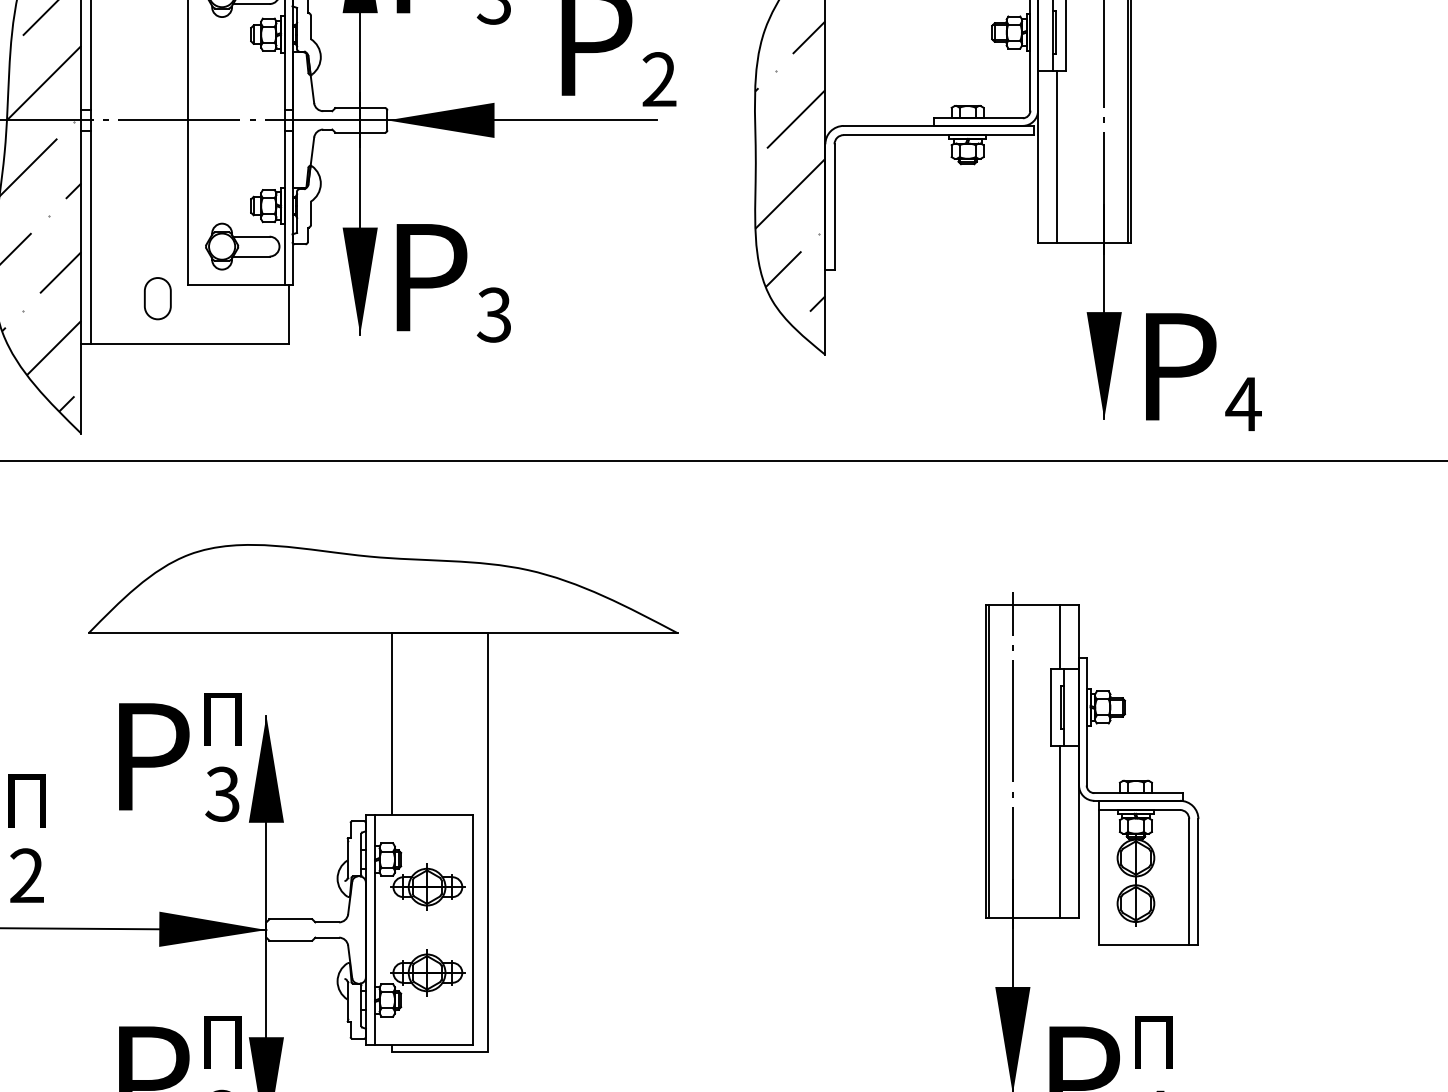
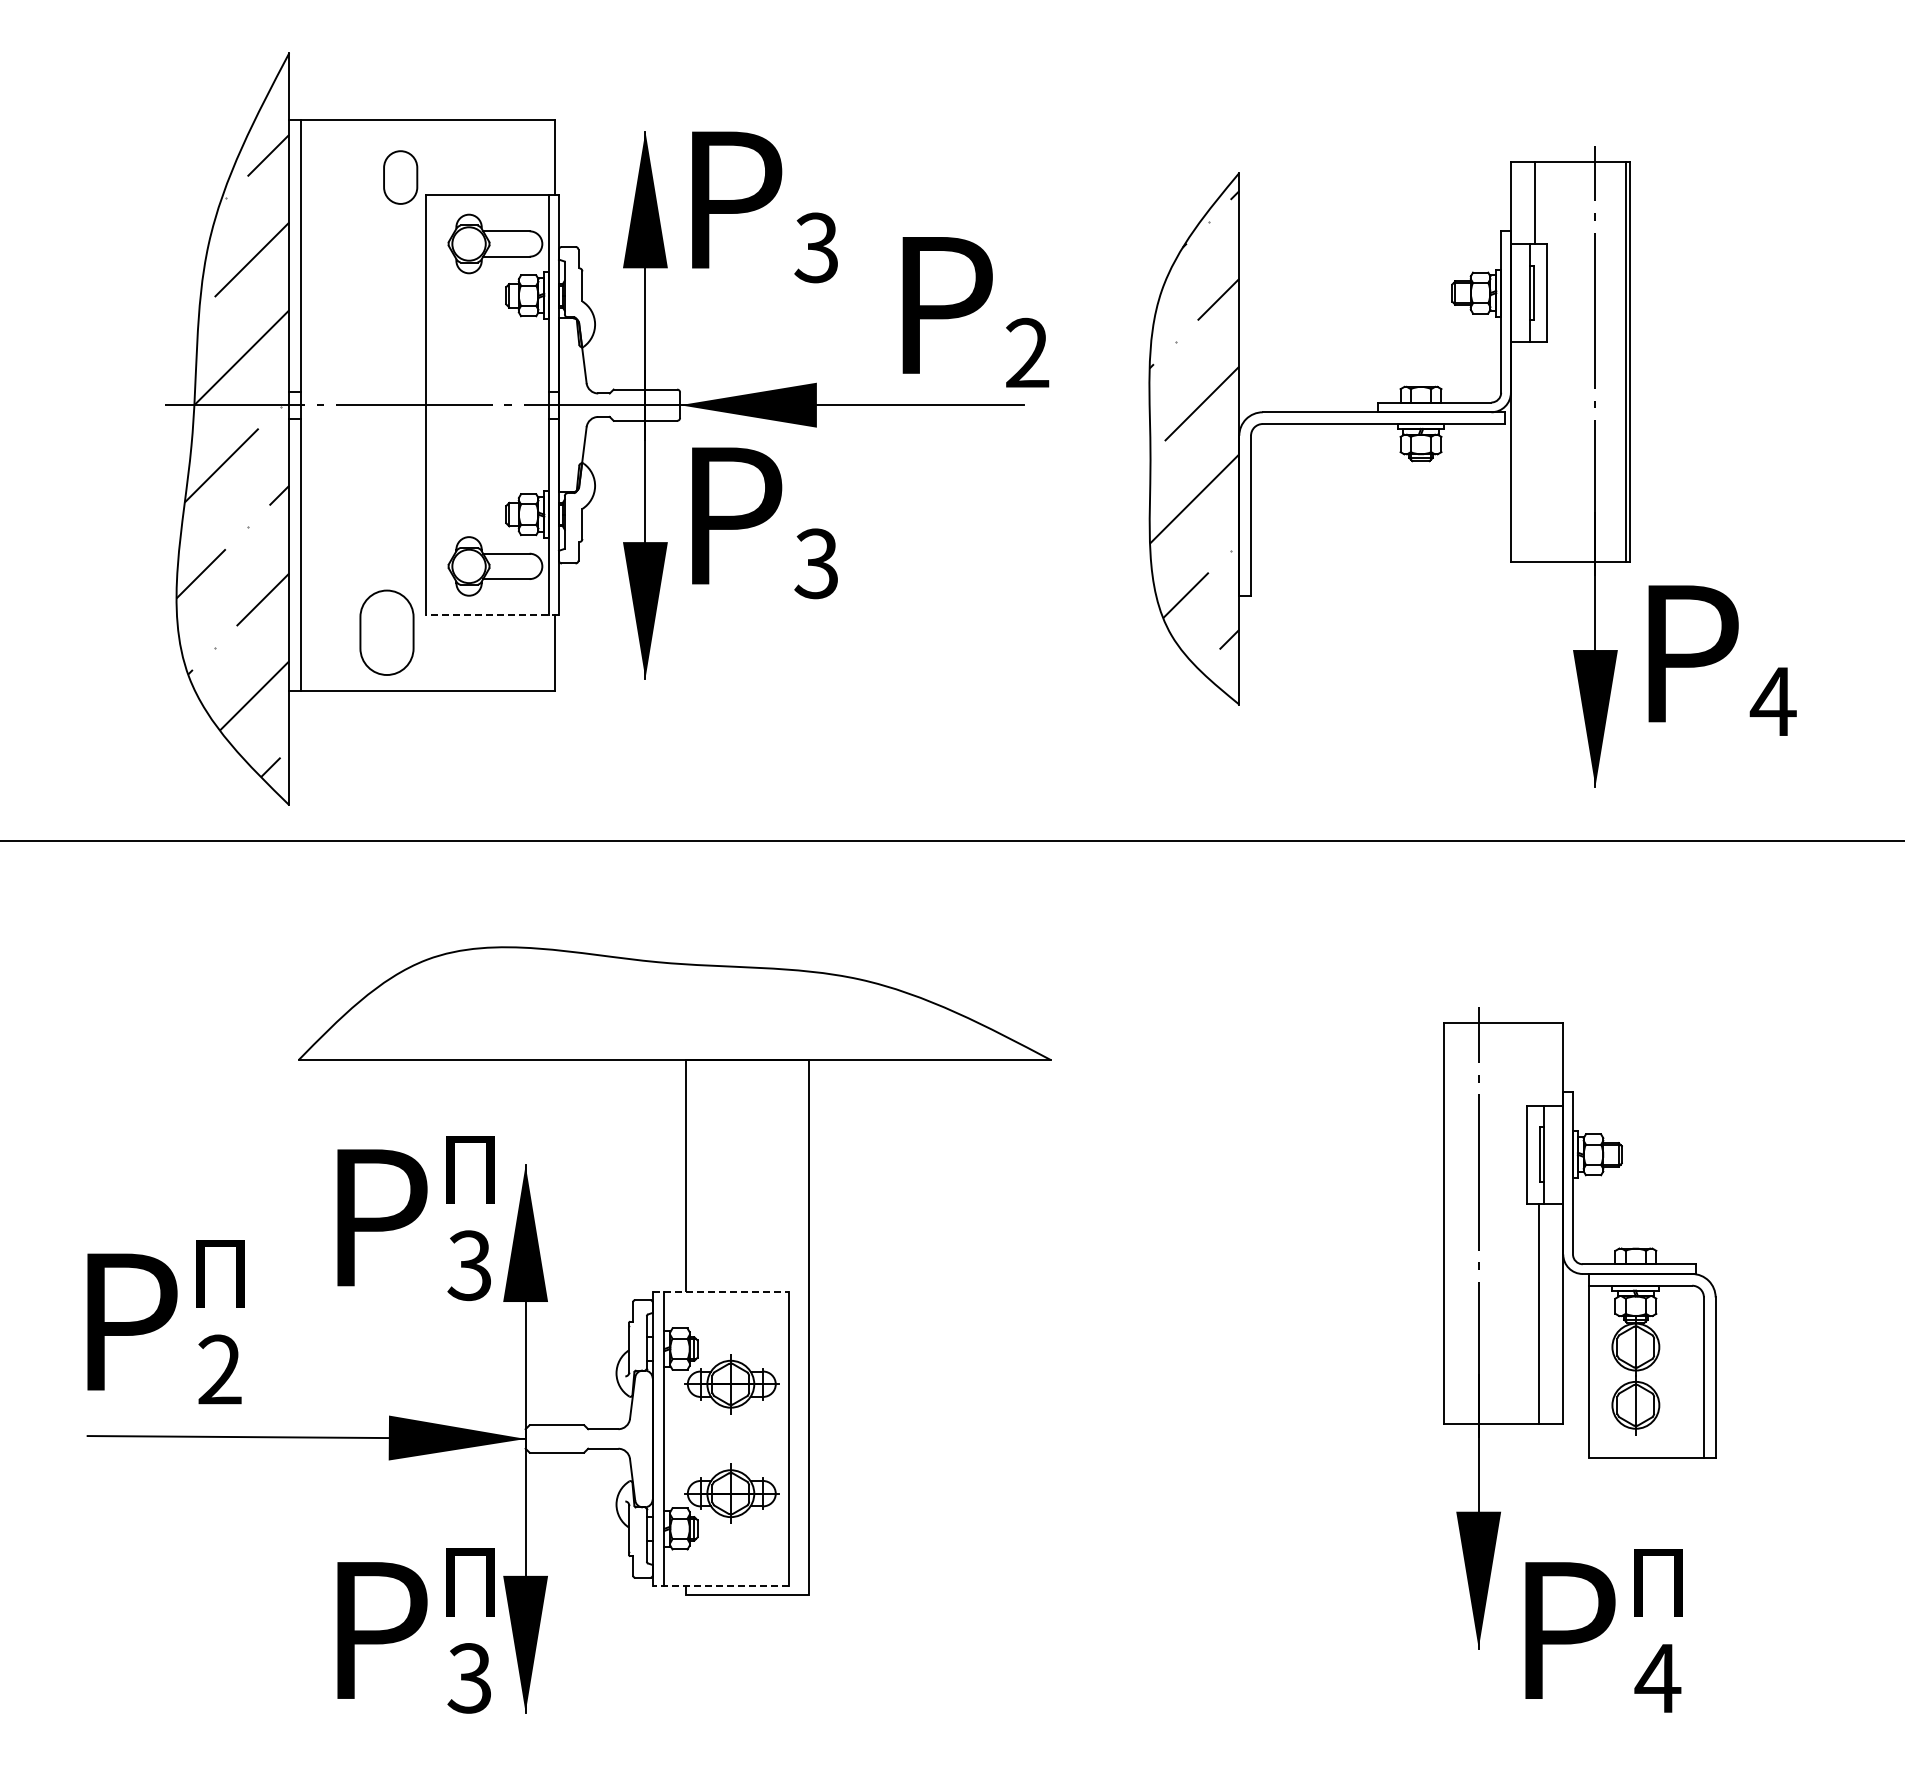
line: (1056, 156) -> (1534, 451), removed
text: (453, 283) -> (764, 523), moved
line: (240, 285) -> (492, 615), solid -> dashed
part: (157, 298) -> (386, 632), size x1.6
text: (1203, 372) -> (1722, 660), moved
line: (1060, 636) -> (1539, 1064), removed
line: (988, 761) -> (1447, 1223), removed
line: (419, 815) -> (721, 1292), solid -> dashed
line: (419, 1044) -> (720, 1585), solid -> dashed

